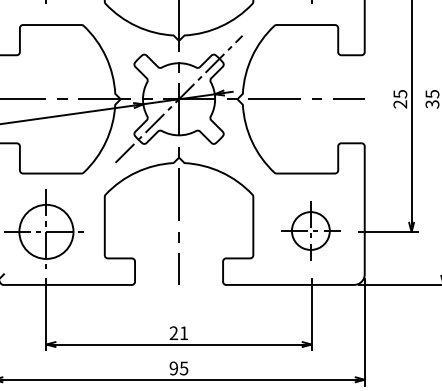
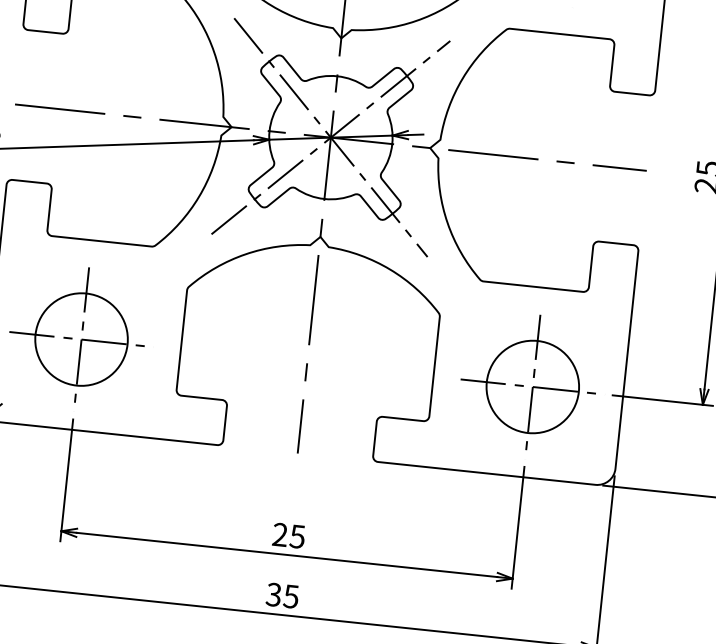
line: (178, 98) -> (330, 136), added
part: (308, 228) -> (528, 380), size x1.43
text: (183, 333) -> (296, 536), 21 -> 25
text: (173, 368) -> (273, 594), 95 -> 35

